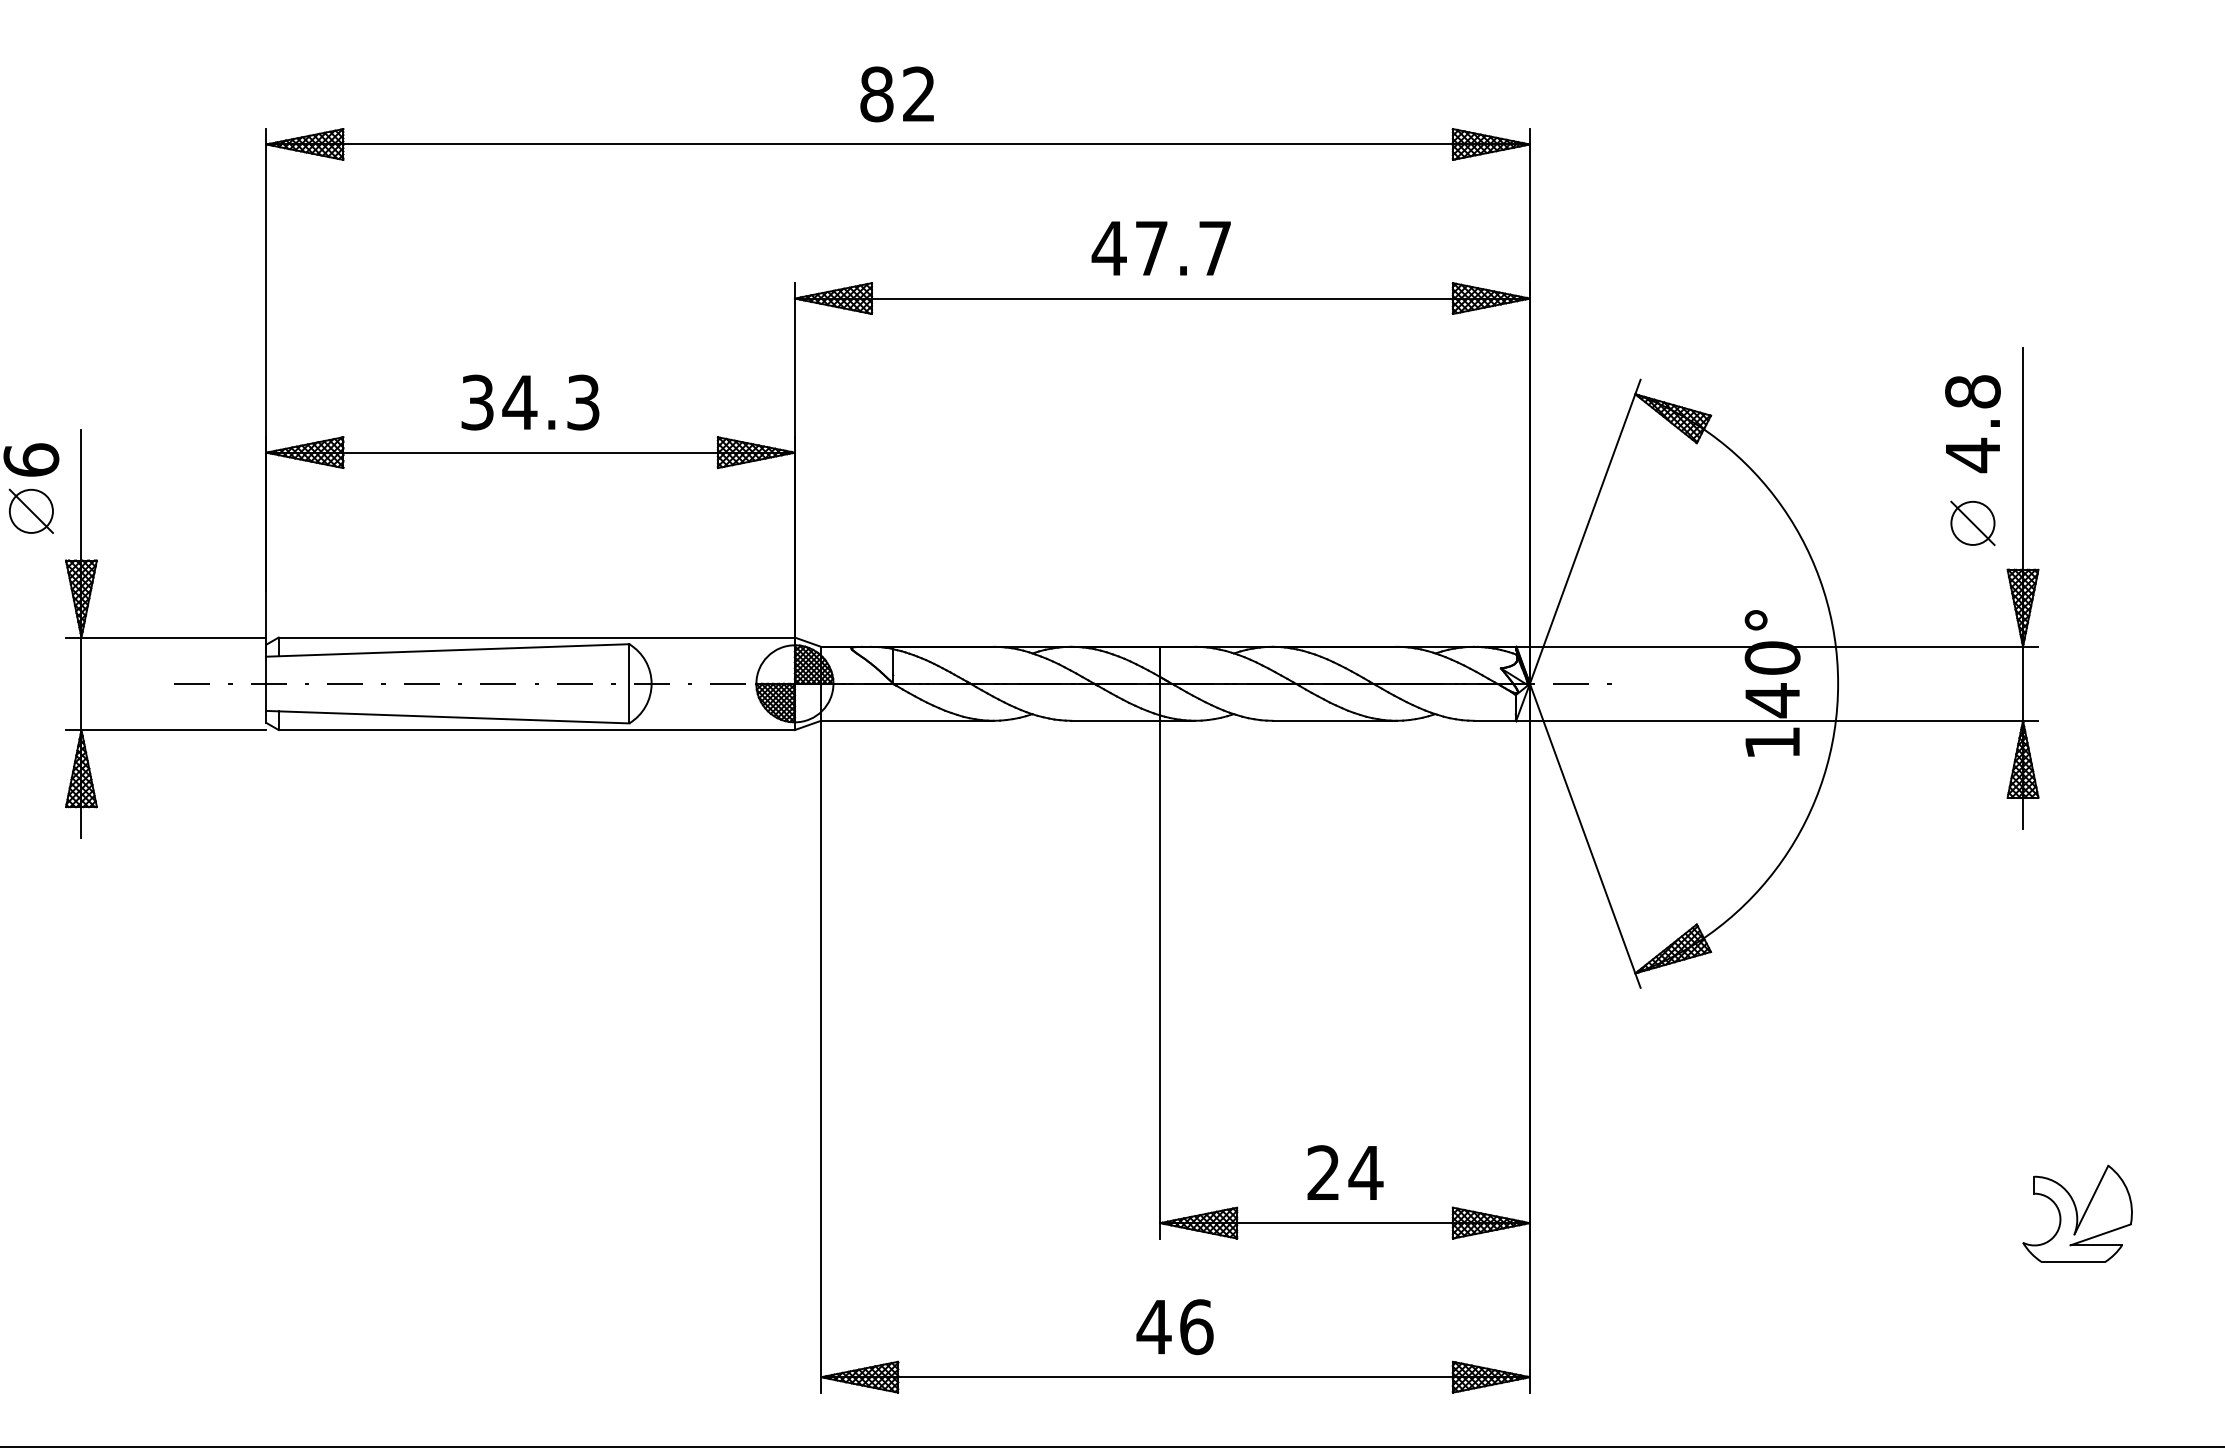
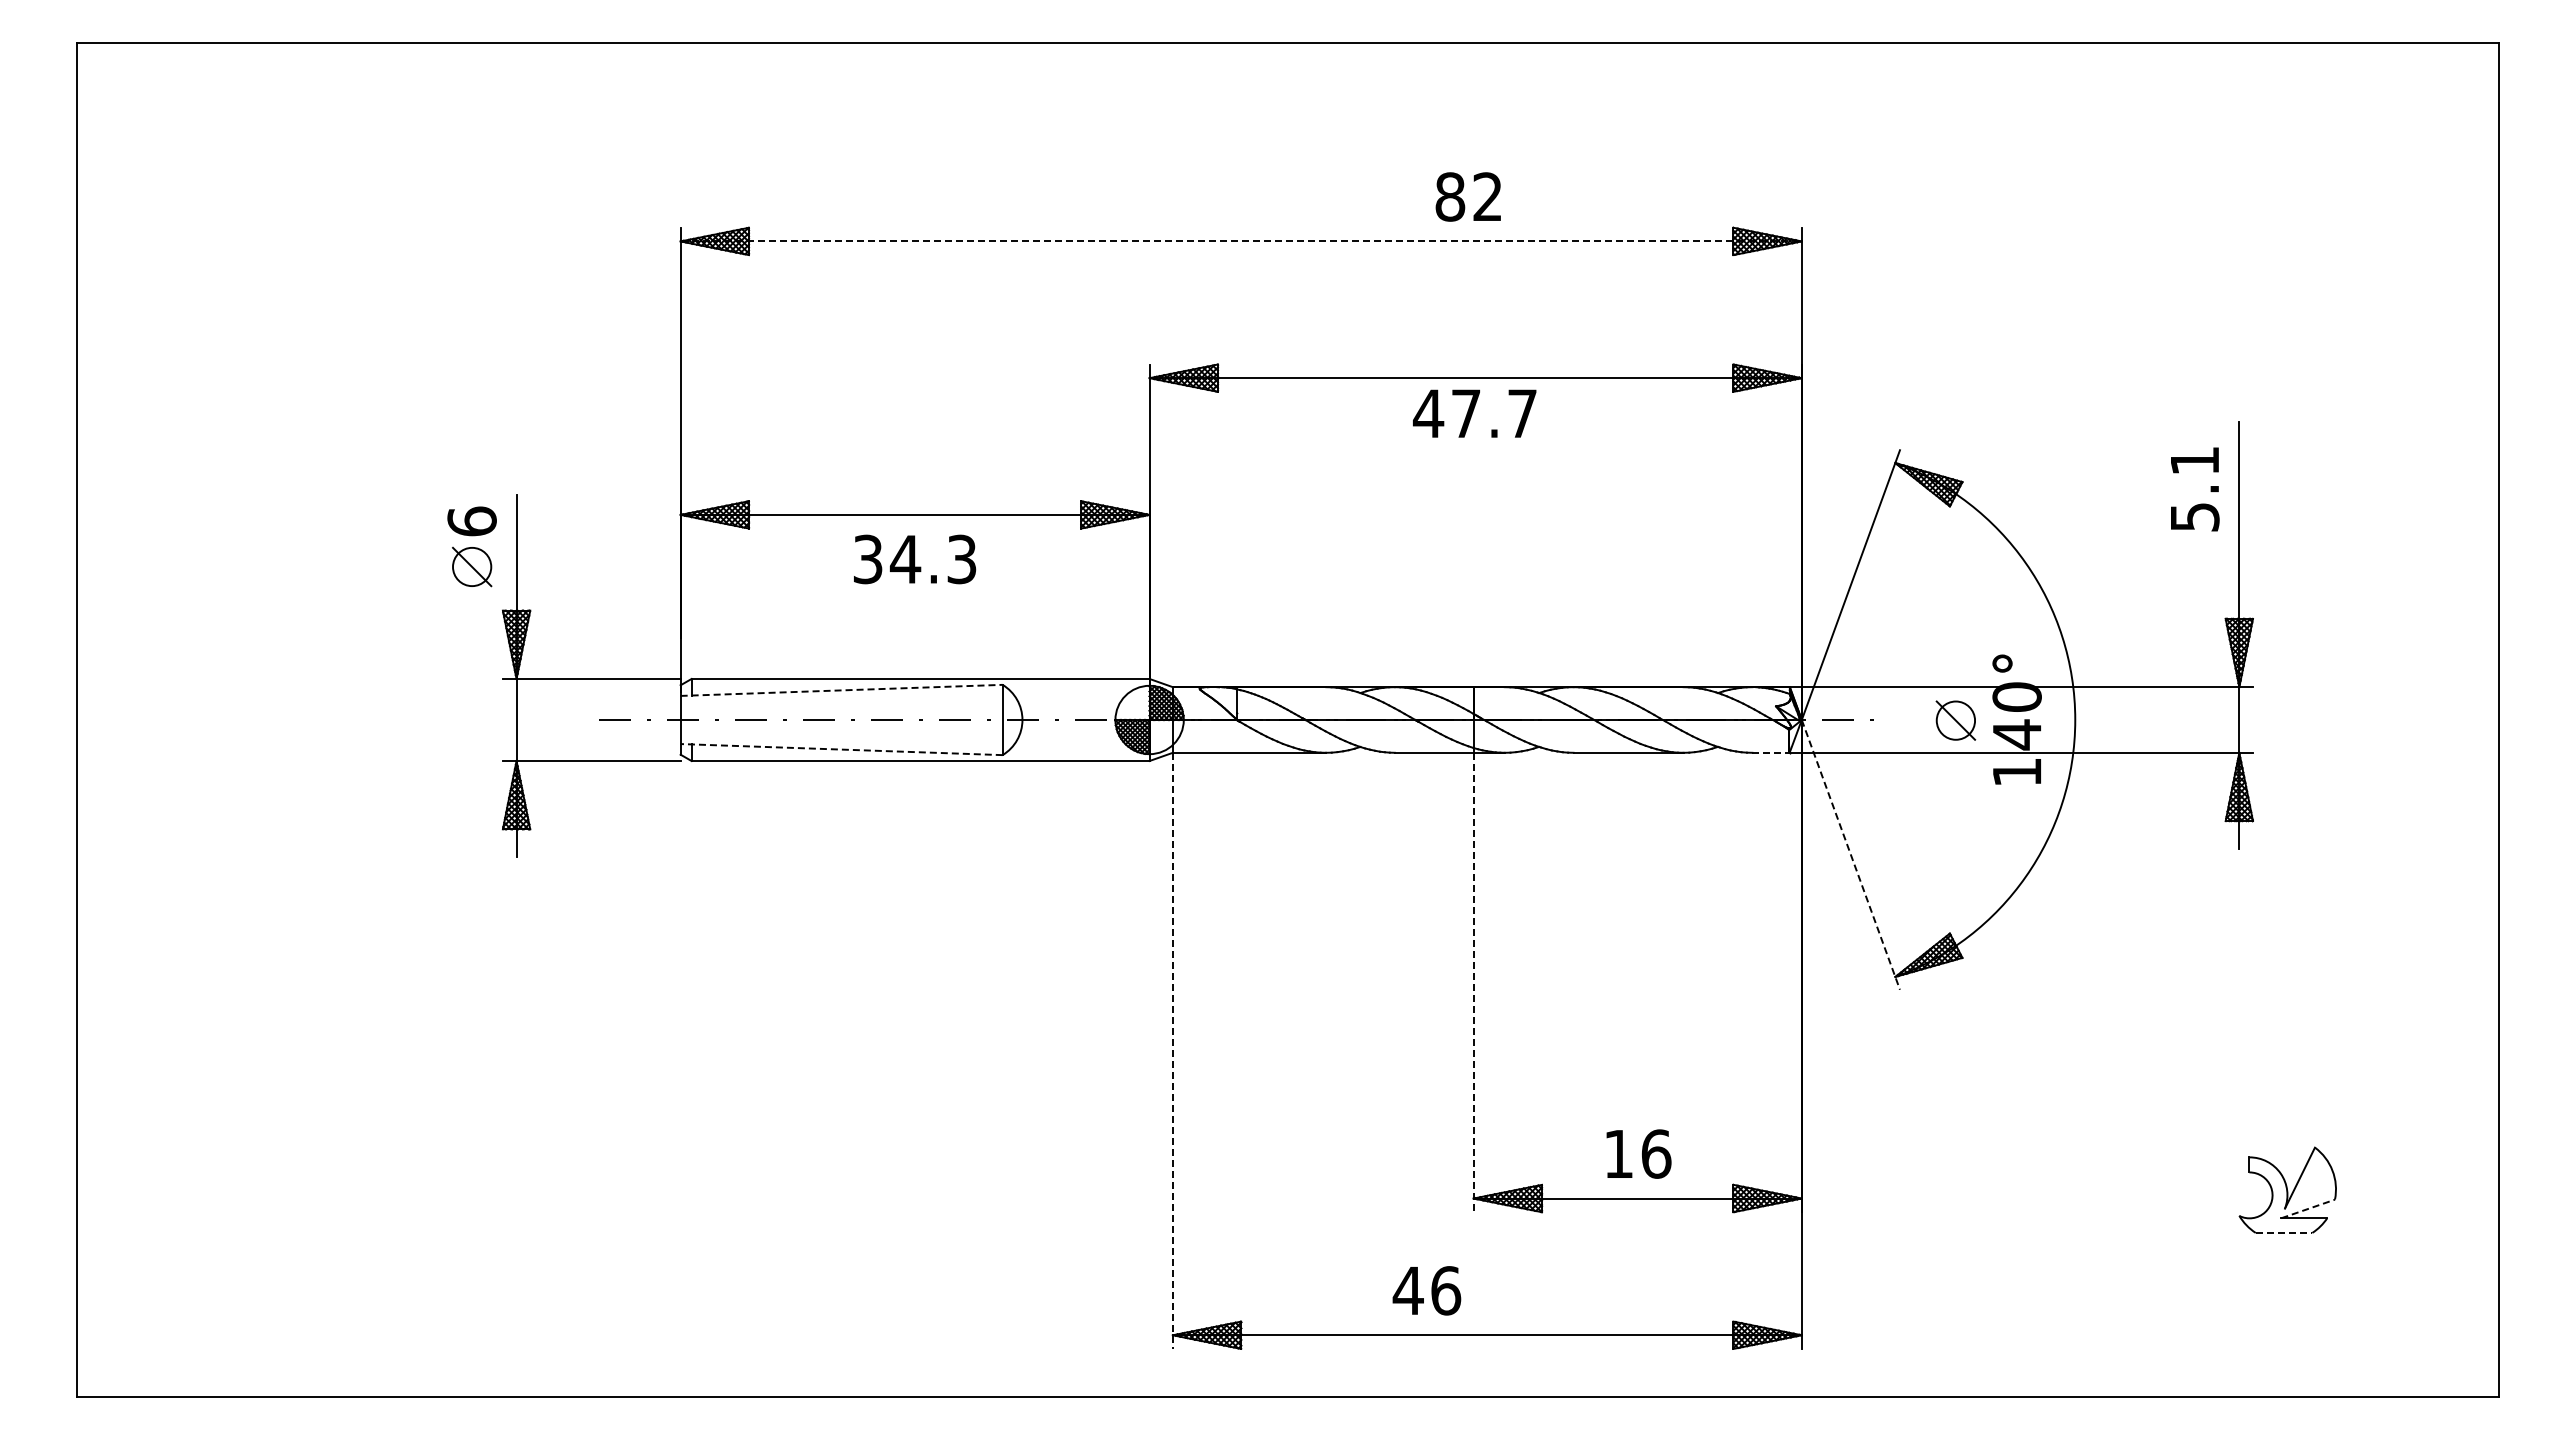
text: (896, 93) -> (1467, 196), moved
line: (898, 144) -> (1241, 241), solid -> dashed
text: (1161, 248) -> (1474, 413), moved
text: (531, 402) -> (915, 559), moved
text: (1972, 424) -> (2194, 489), 4.8 -> 5.1
part: (1972, 523) -> (1955, 720), moved
line: (448, 650) -> (842, 690), solid -> dashed
line: (447, 717) -> (841, 749), solid -> dashed
line: (1494, 720) -> (1770, 752), solid -> dashed
line: (1584, 835) -> (1850, 854), solid -> dashed
line: (1159, 979) -> (1473, 982), solid -> dashed
line: (820, 1057) -> (1172, 1051), solid -> dashed
text: (1344, 1172) -> (1637, 1153), 24 -> 16
line: (2100, 1234) -> (2308, 1208), solid -> dashed
line: (2073, 1262) -> (2284, 1233), solid -> dashed
text: (1174, 1326) -> (1426, 1290), moved

